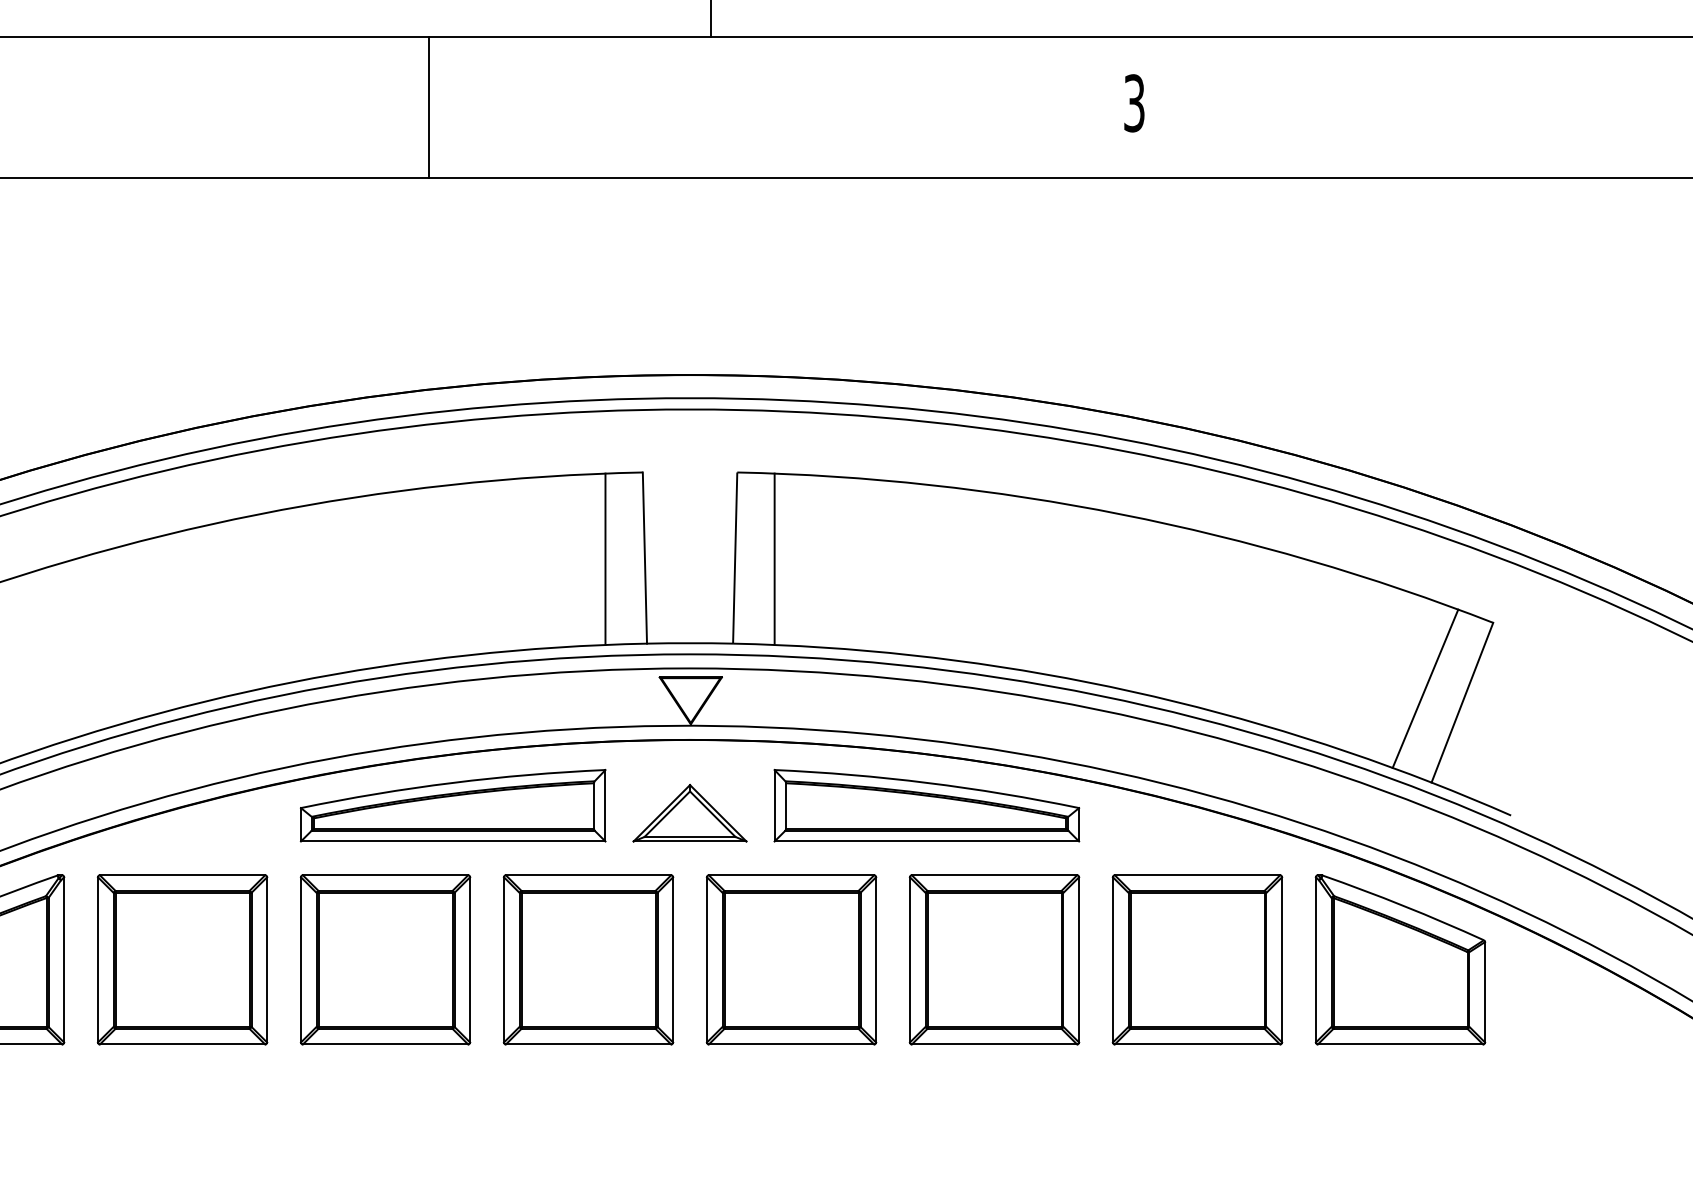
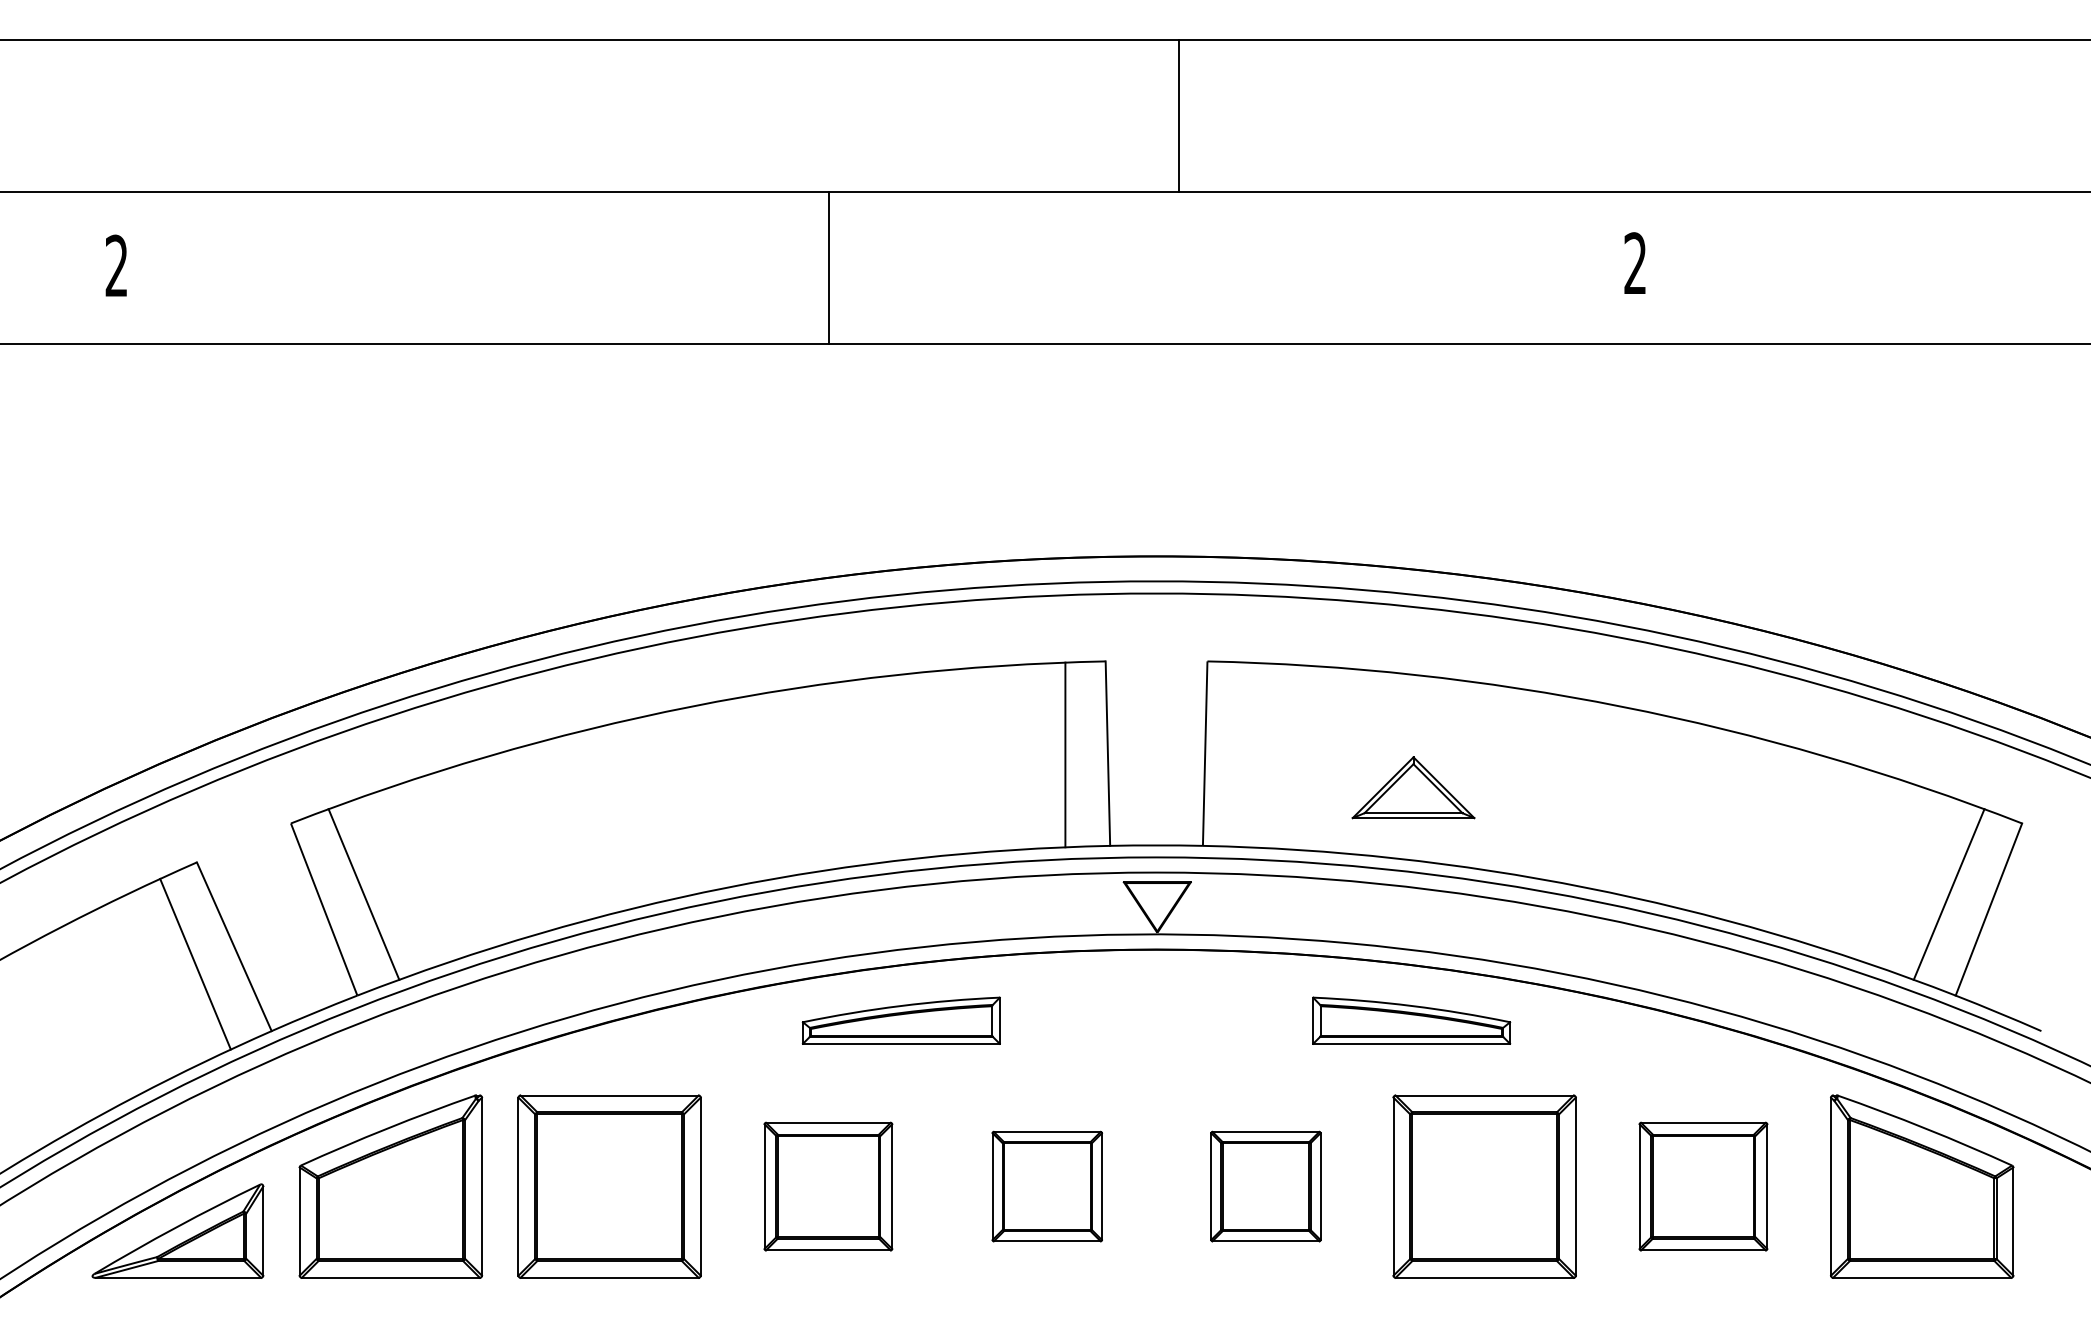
text: (1134, 103) -> (1635, 263), 3 -> 2
line: (429, 106) -> (829, 267), moved
line: (774, 558) -> (1247, 754), removed
part: (453, 805) -> (901, 1020), size x0.6
part: (926, 805) -> (1411, 1020), size x0.6
part: (690, 813) -> (1413, 787), moved
part: (385, 959) -> (828, 1186), size x0.7
part: (588, 959) -> (1047, 1186), size x0.6
part: (791, 959) -> (1265, 1186), size x0.6
part: (1197, 959) -> (1703, 1186), size x0.7

